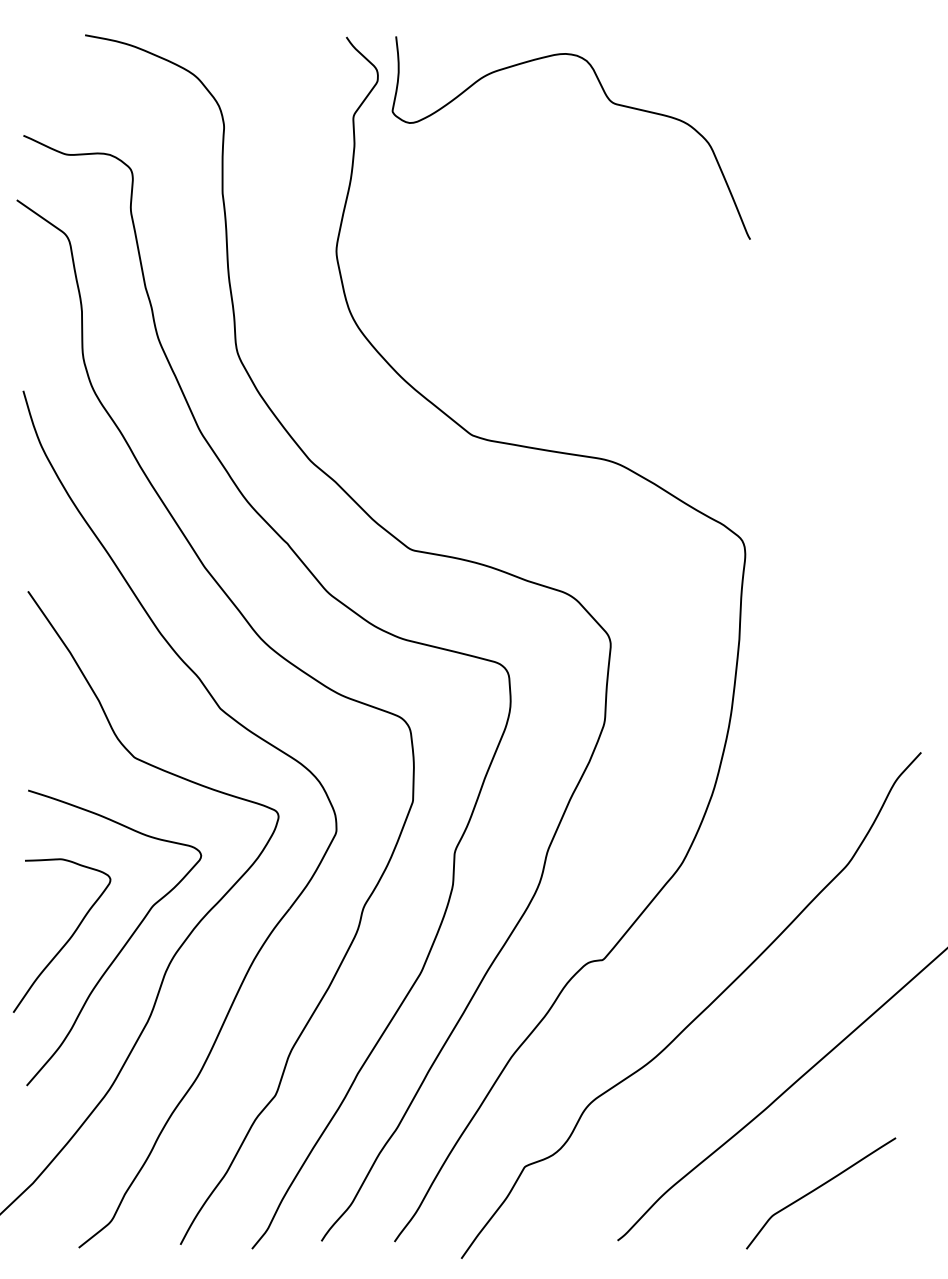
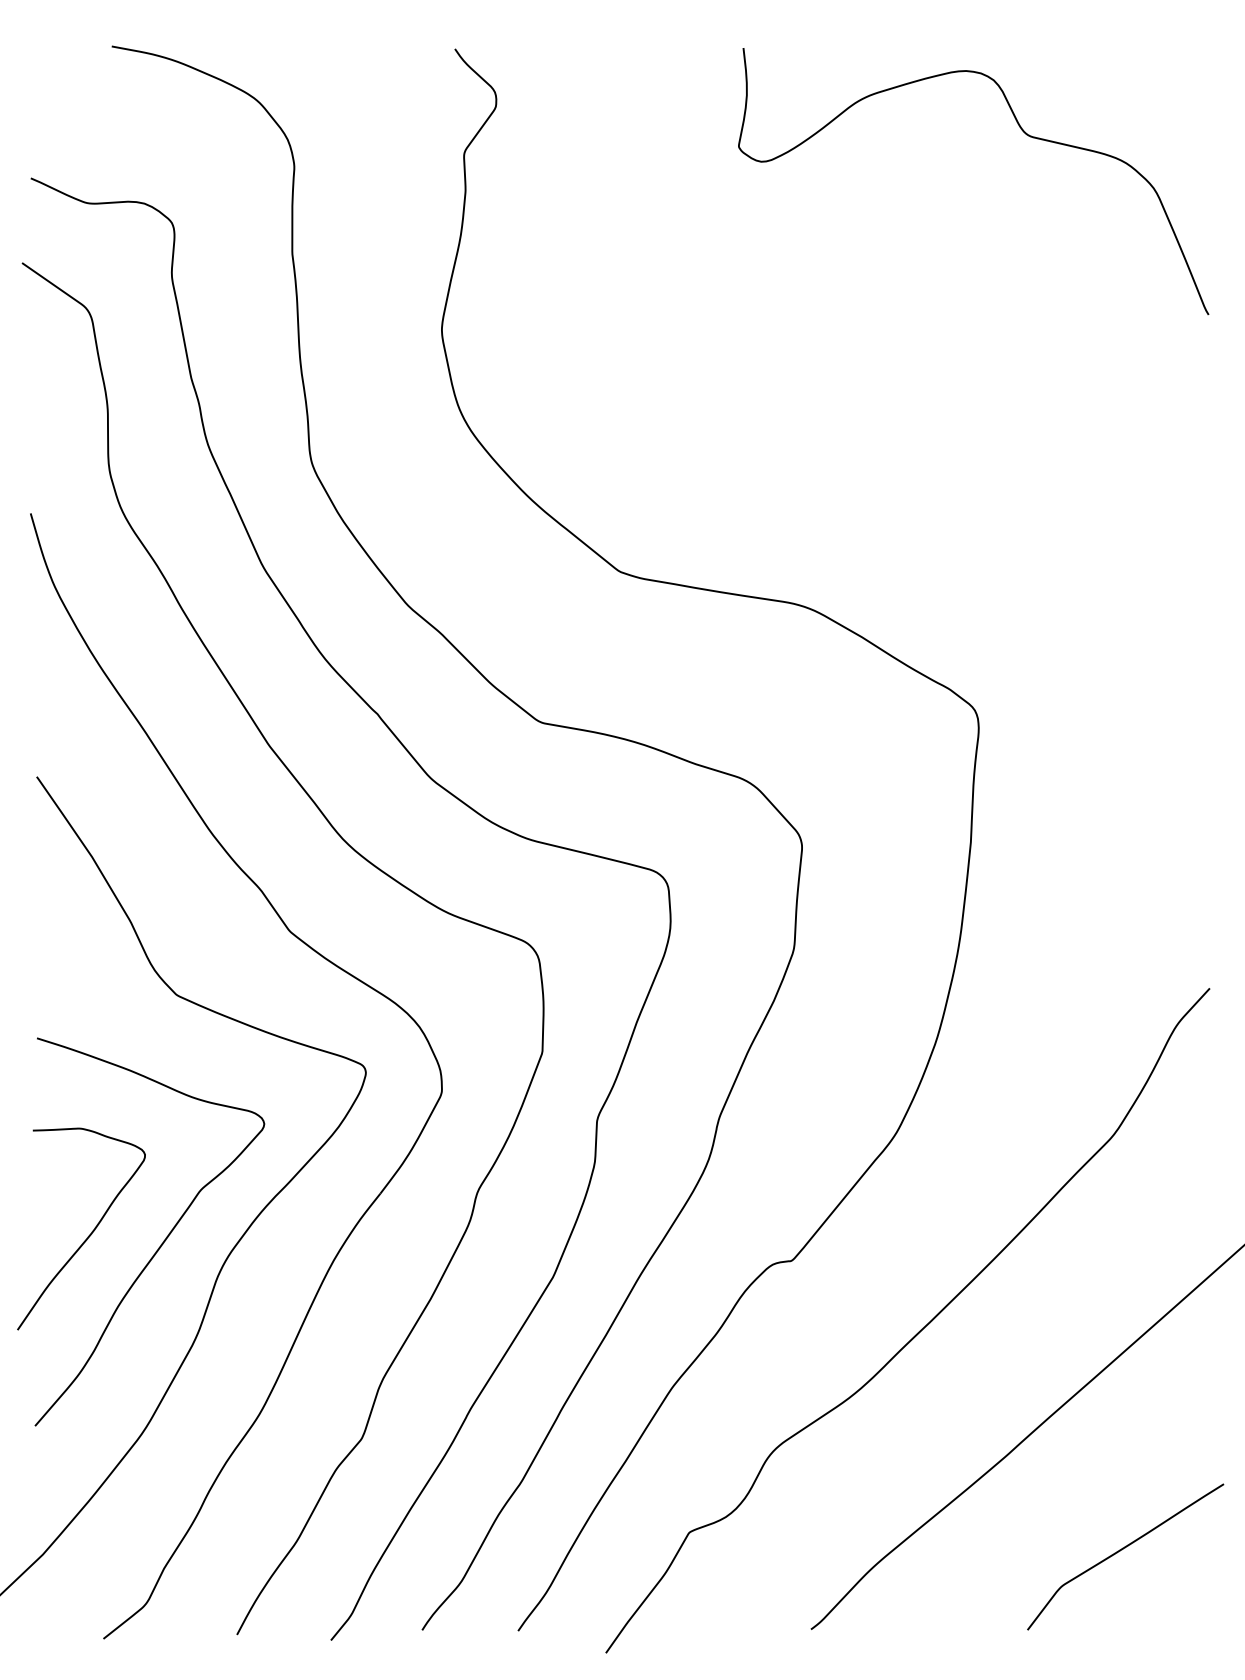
curve: (608, 100) -> (1022, 132), moved
curve: (817, 1189) -> (1120, 1551), moved

